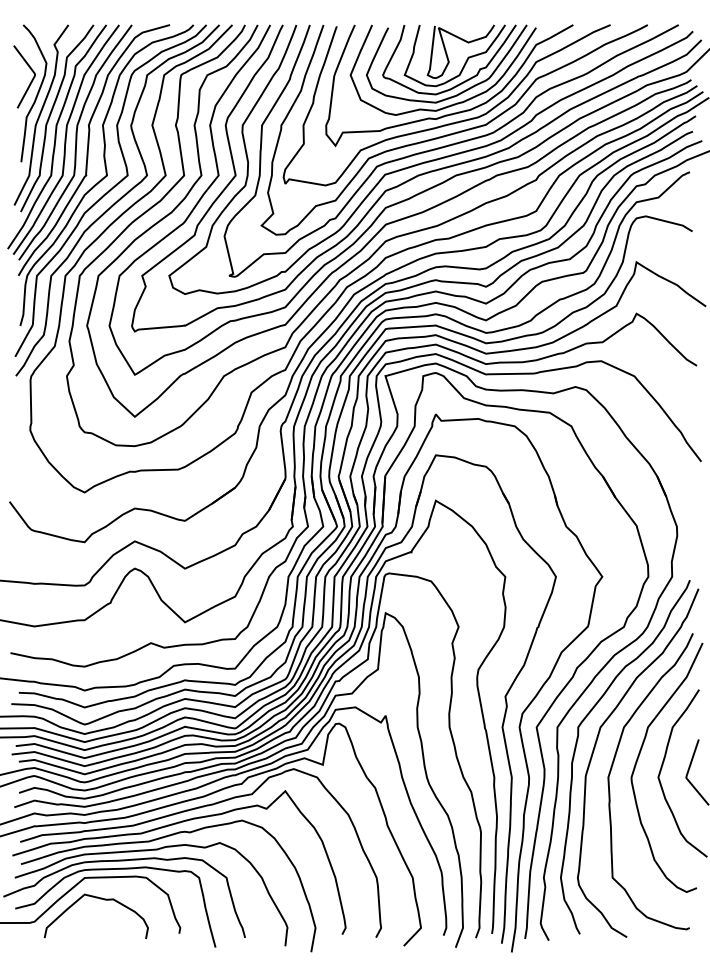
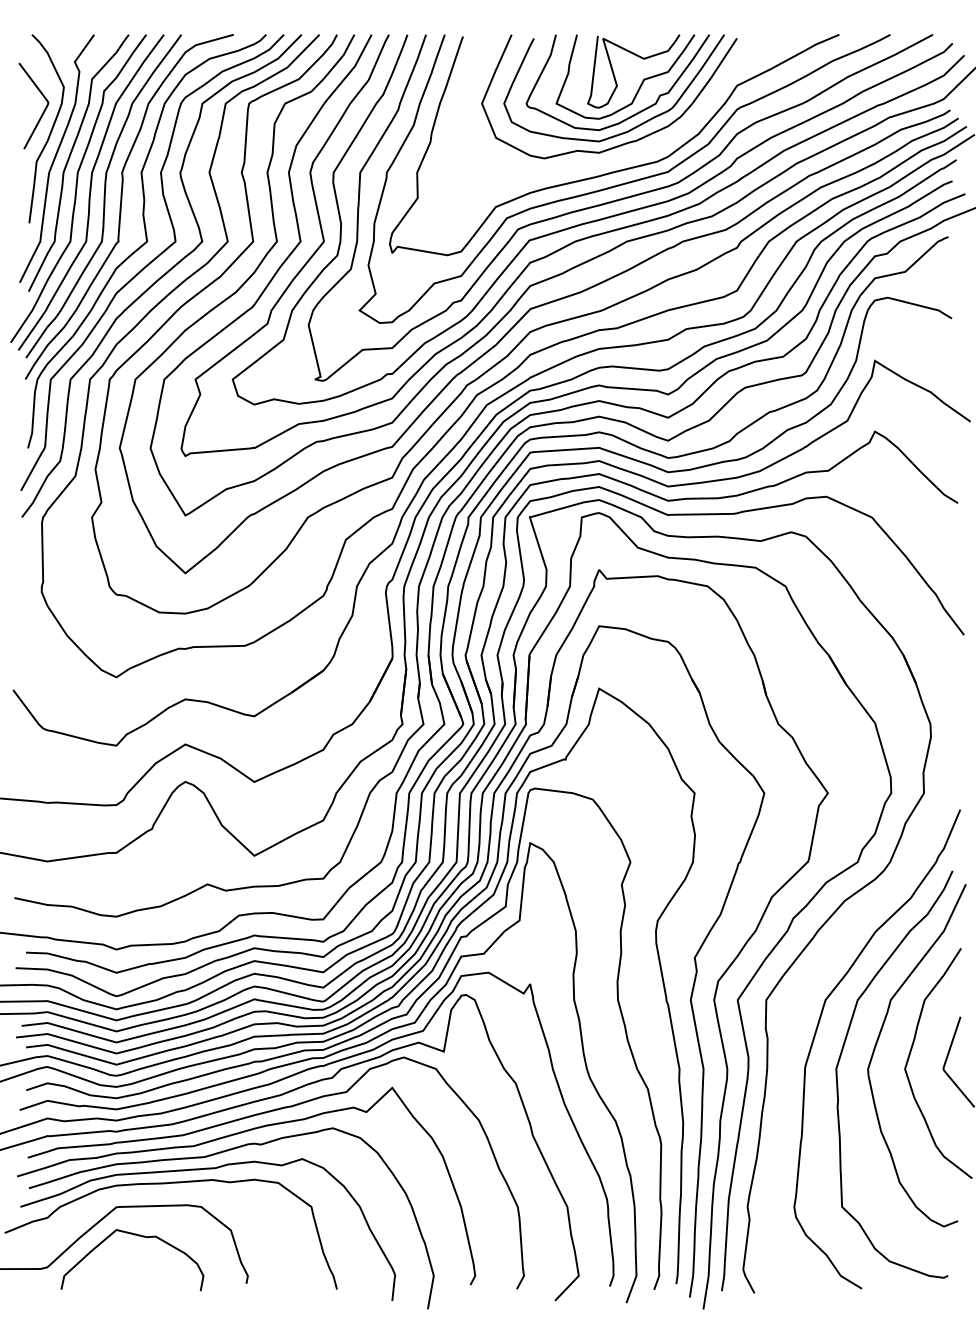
curve: (457, 112) -> (628, 154), removed
curve: (576, 747) -> (792, 1027), removed
curve: (116, 869) -> (159, 1195), removed

